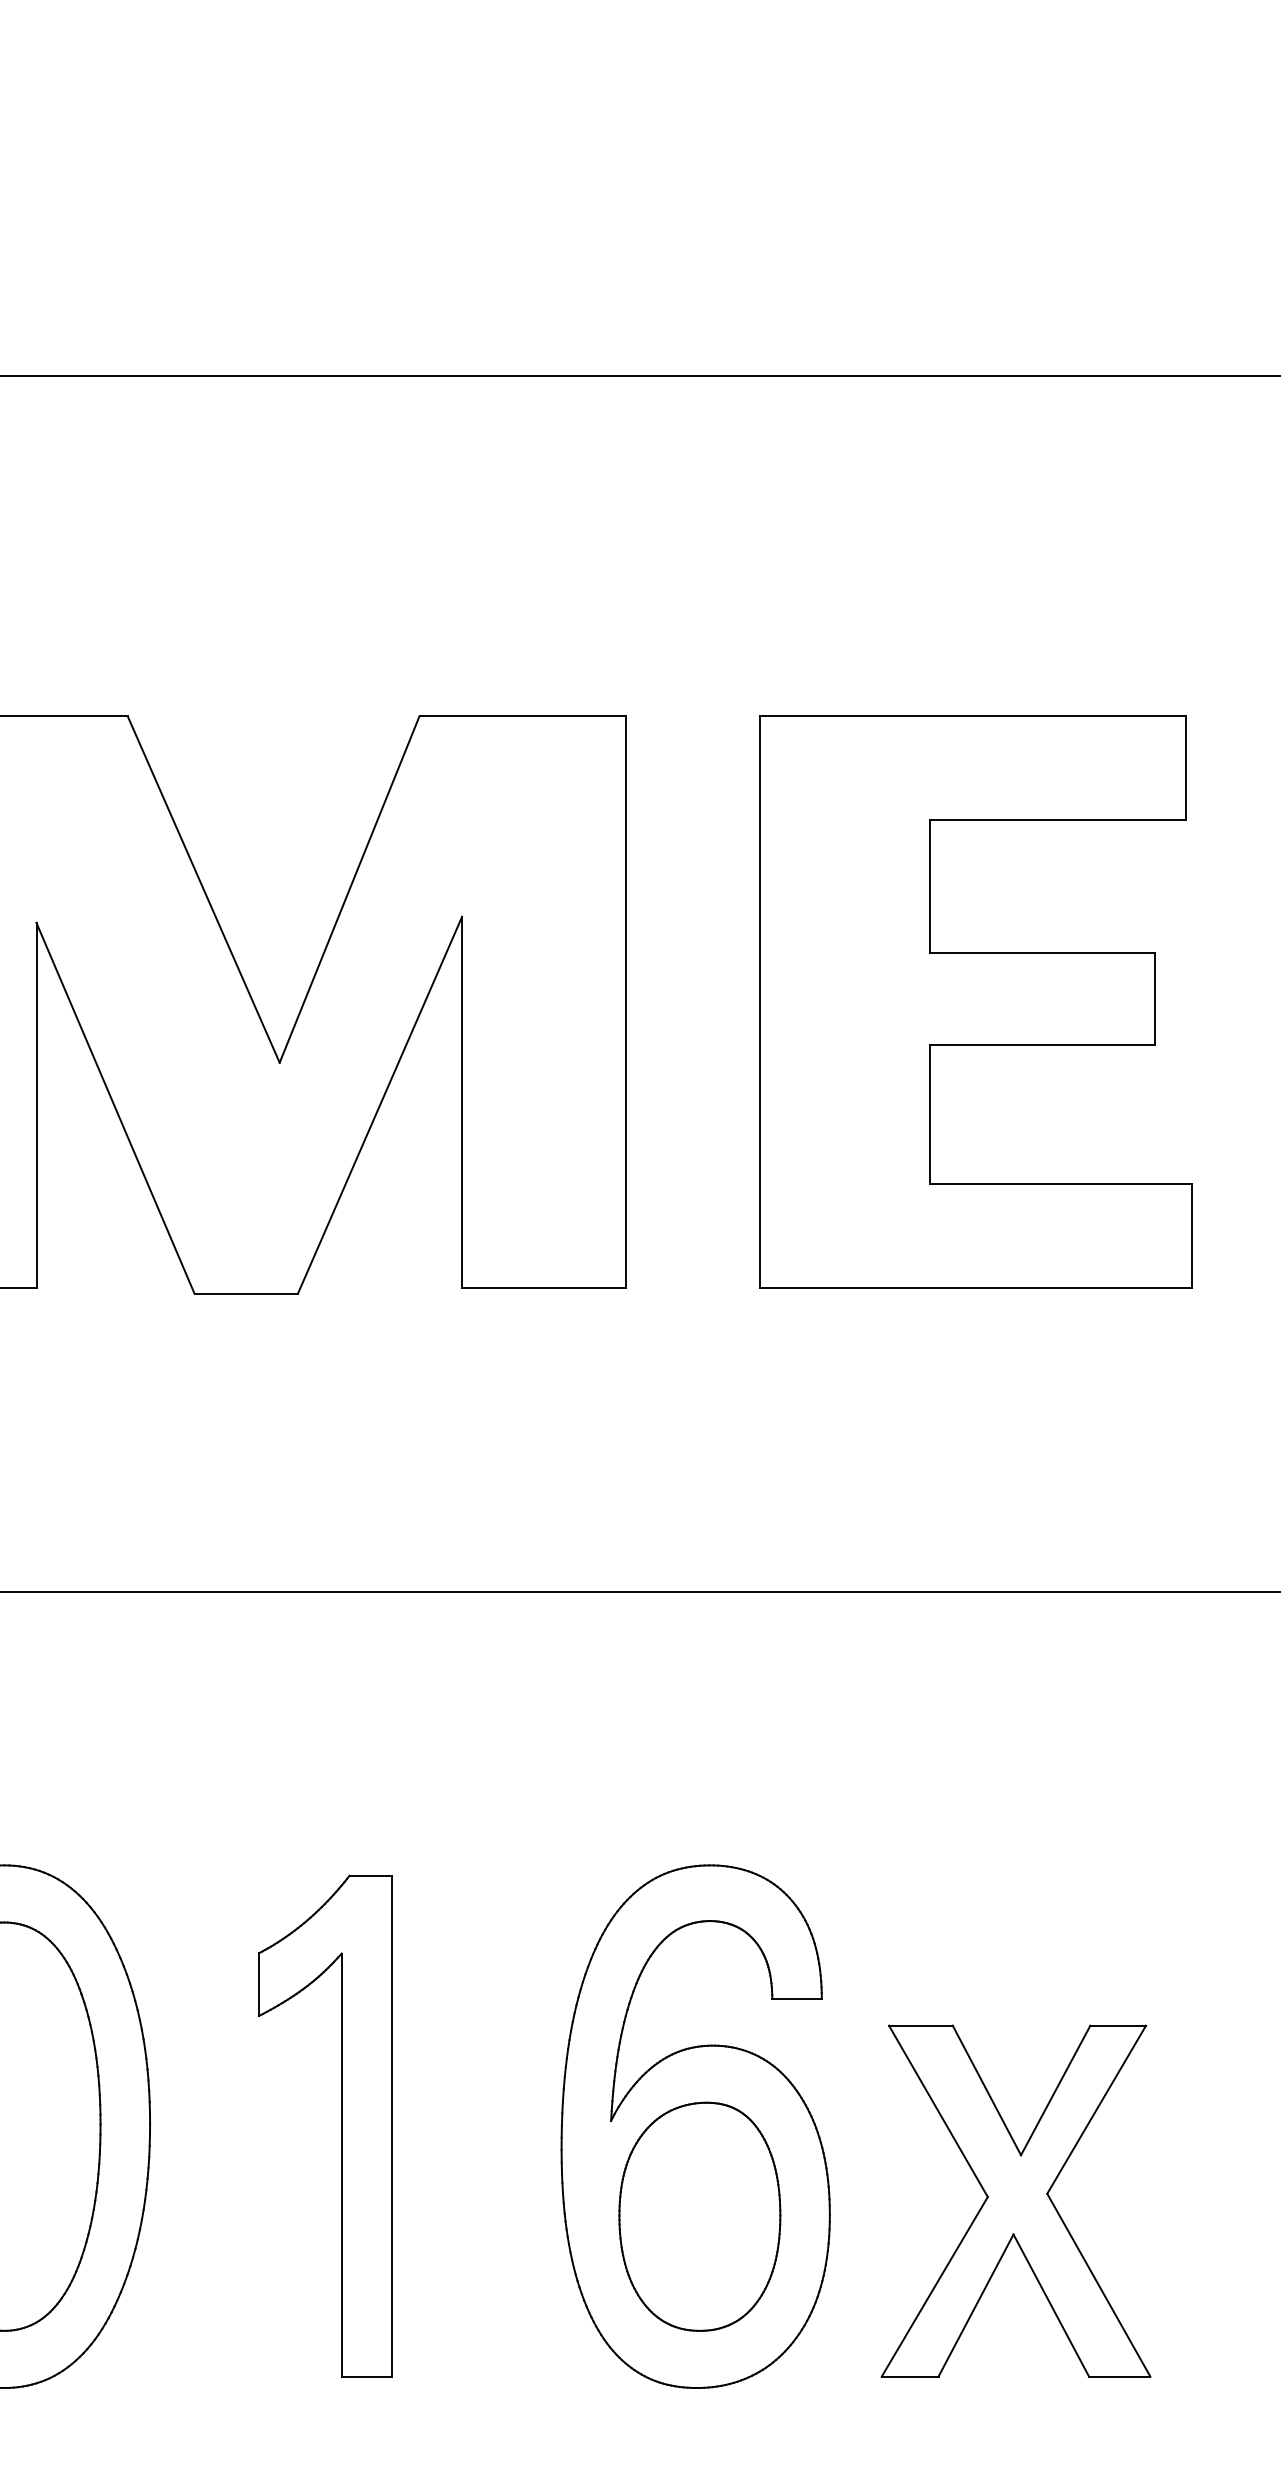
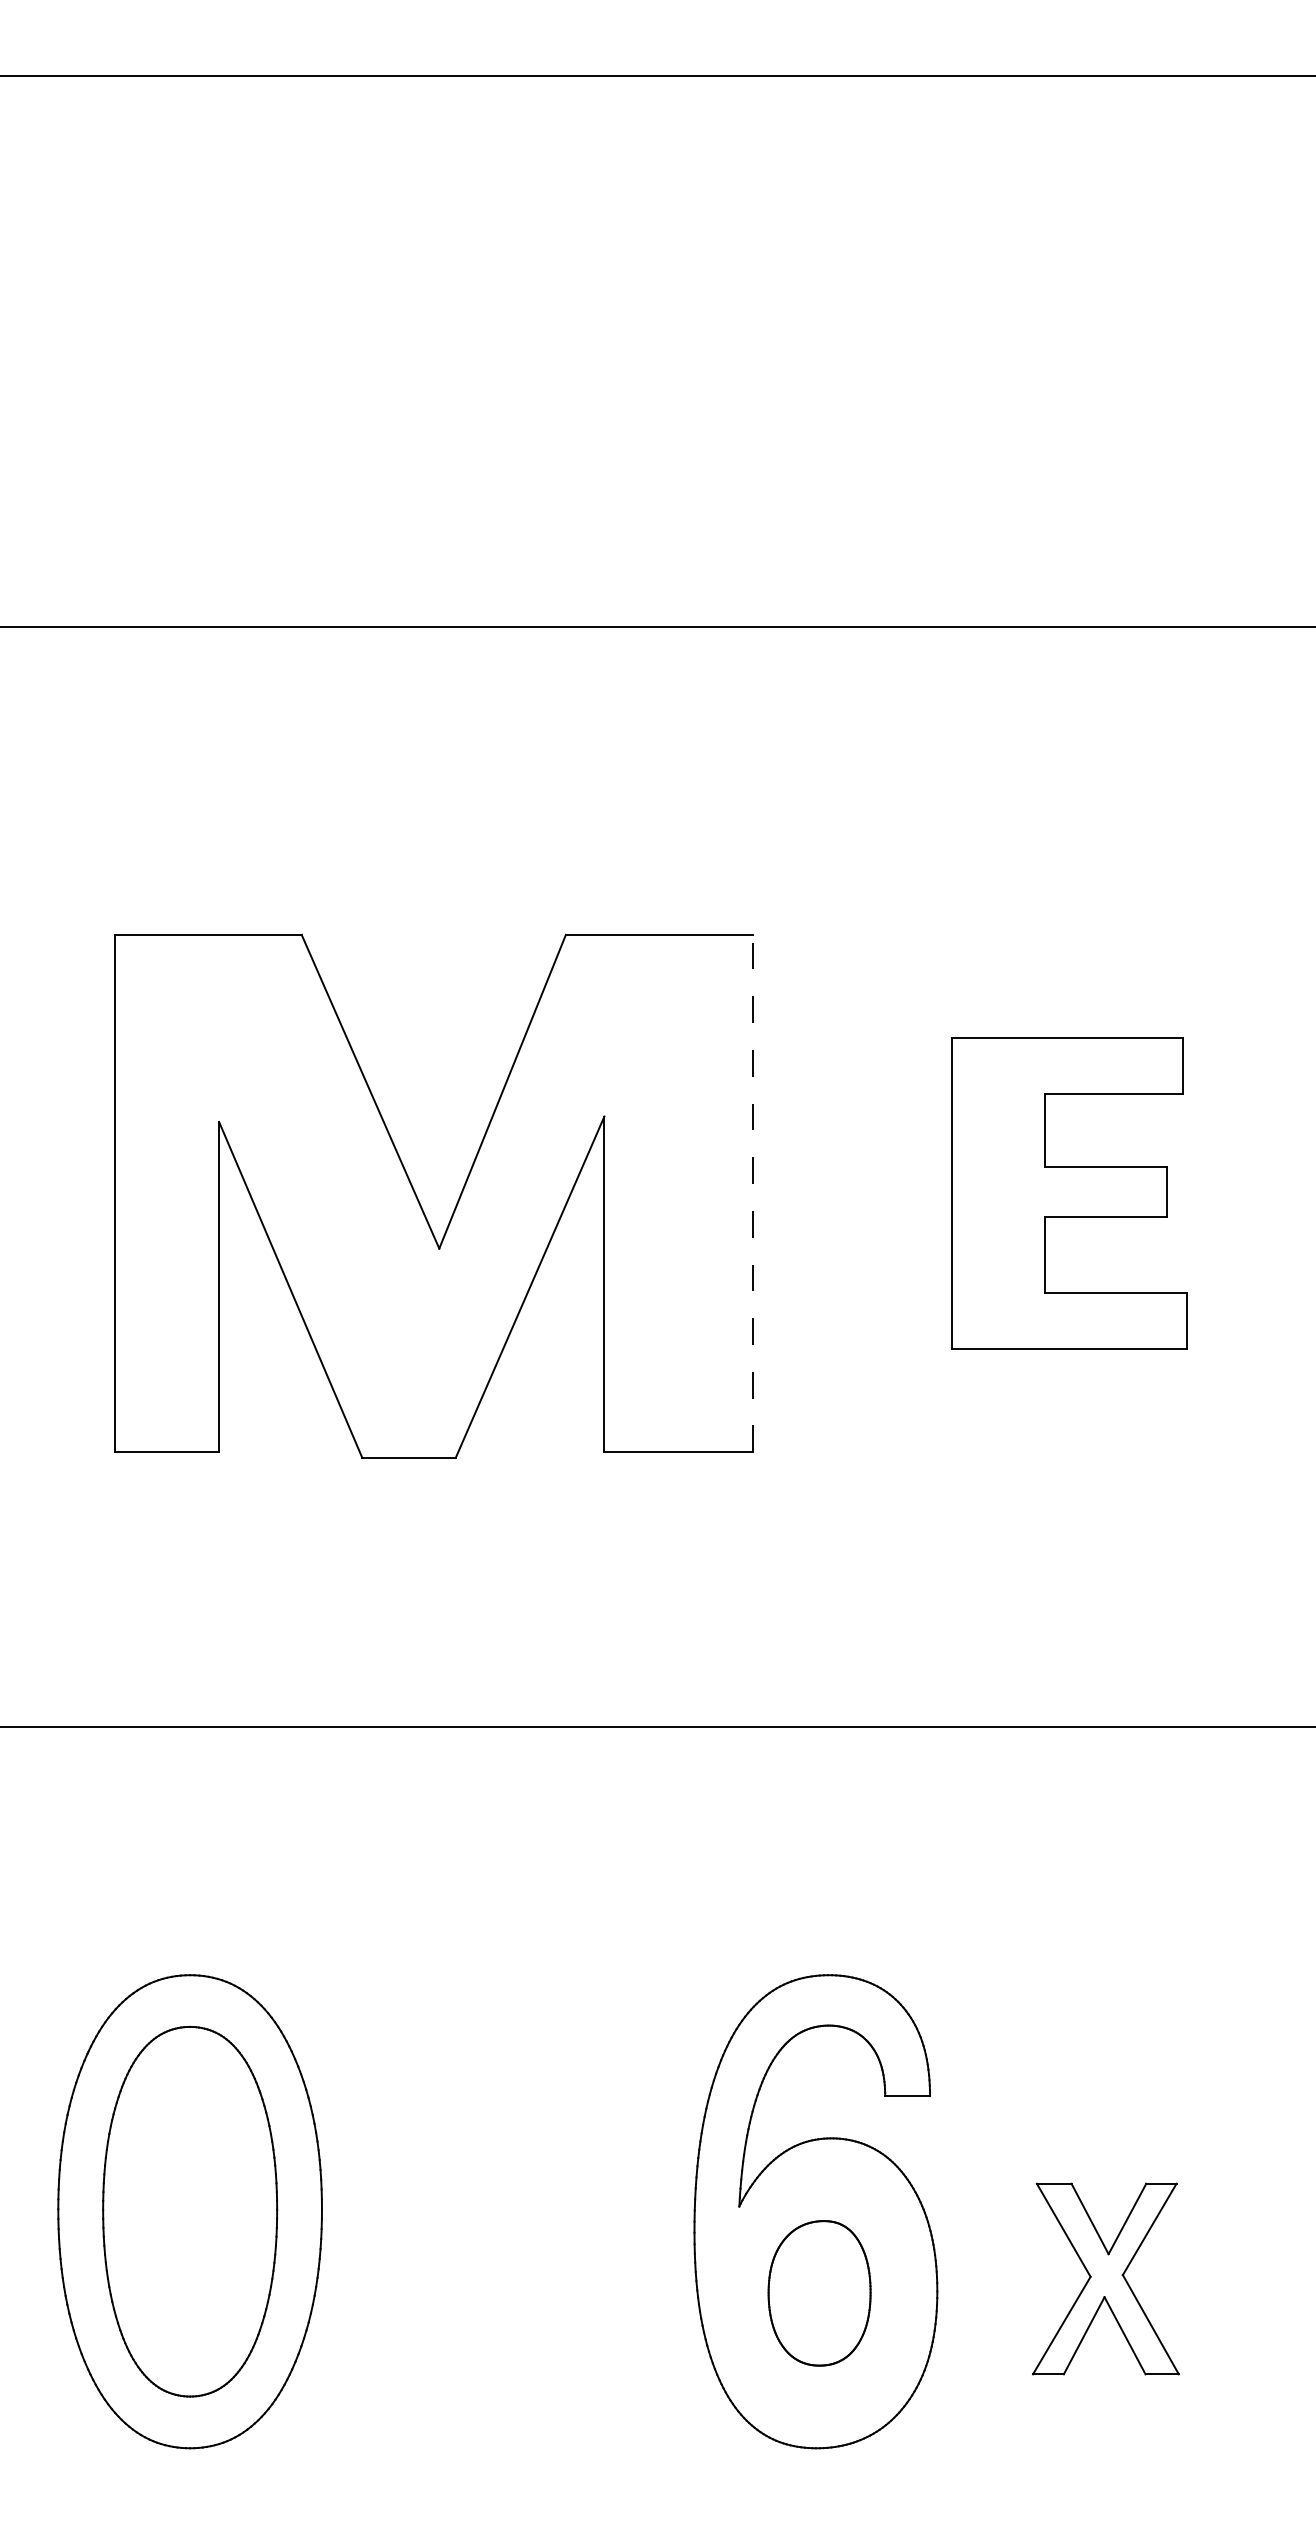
line: (626, 1001) -> (753, 1193), solid -> dashed
part: (975, 1001) -> (1069, 1193), size x0.6
part: (341, 2125) -> (495, 2210), removed
part: (1015, 2200) -> (1105, 2278), size x0.6
part: (699, 2217) -> (819, 2293), size x0.7

